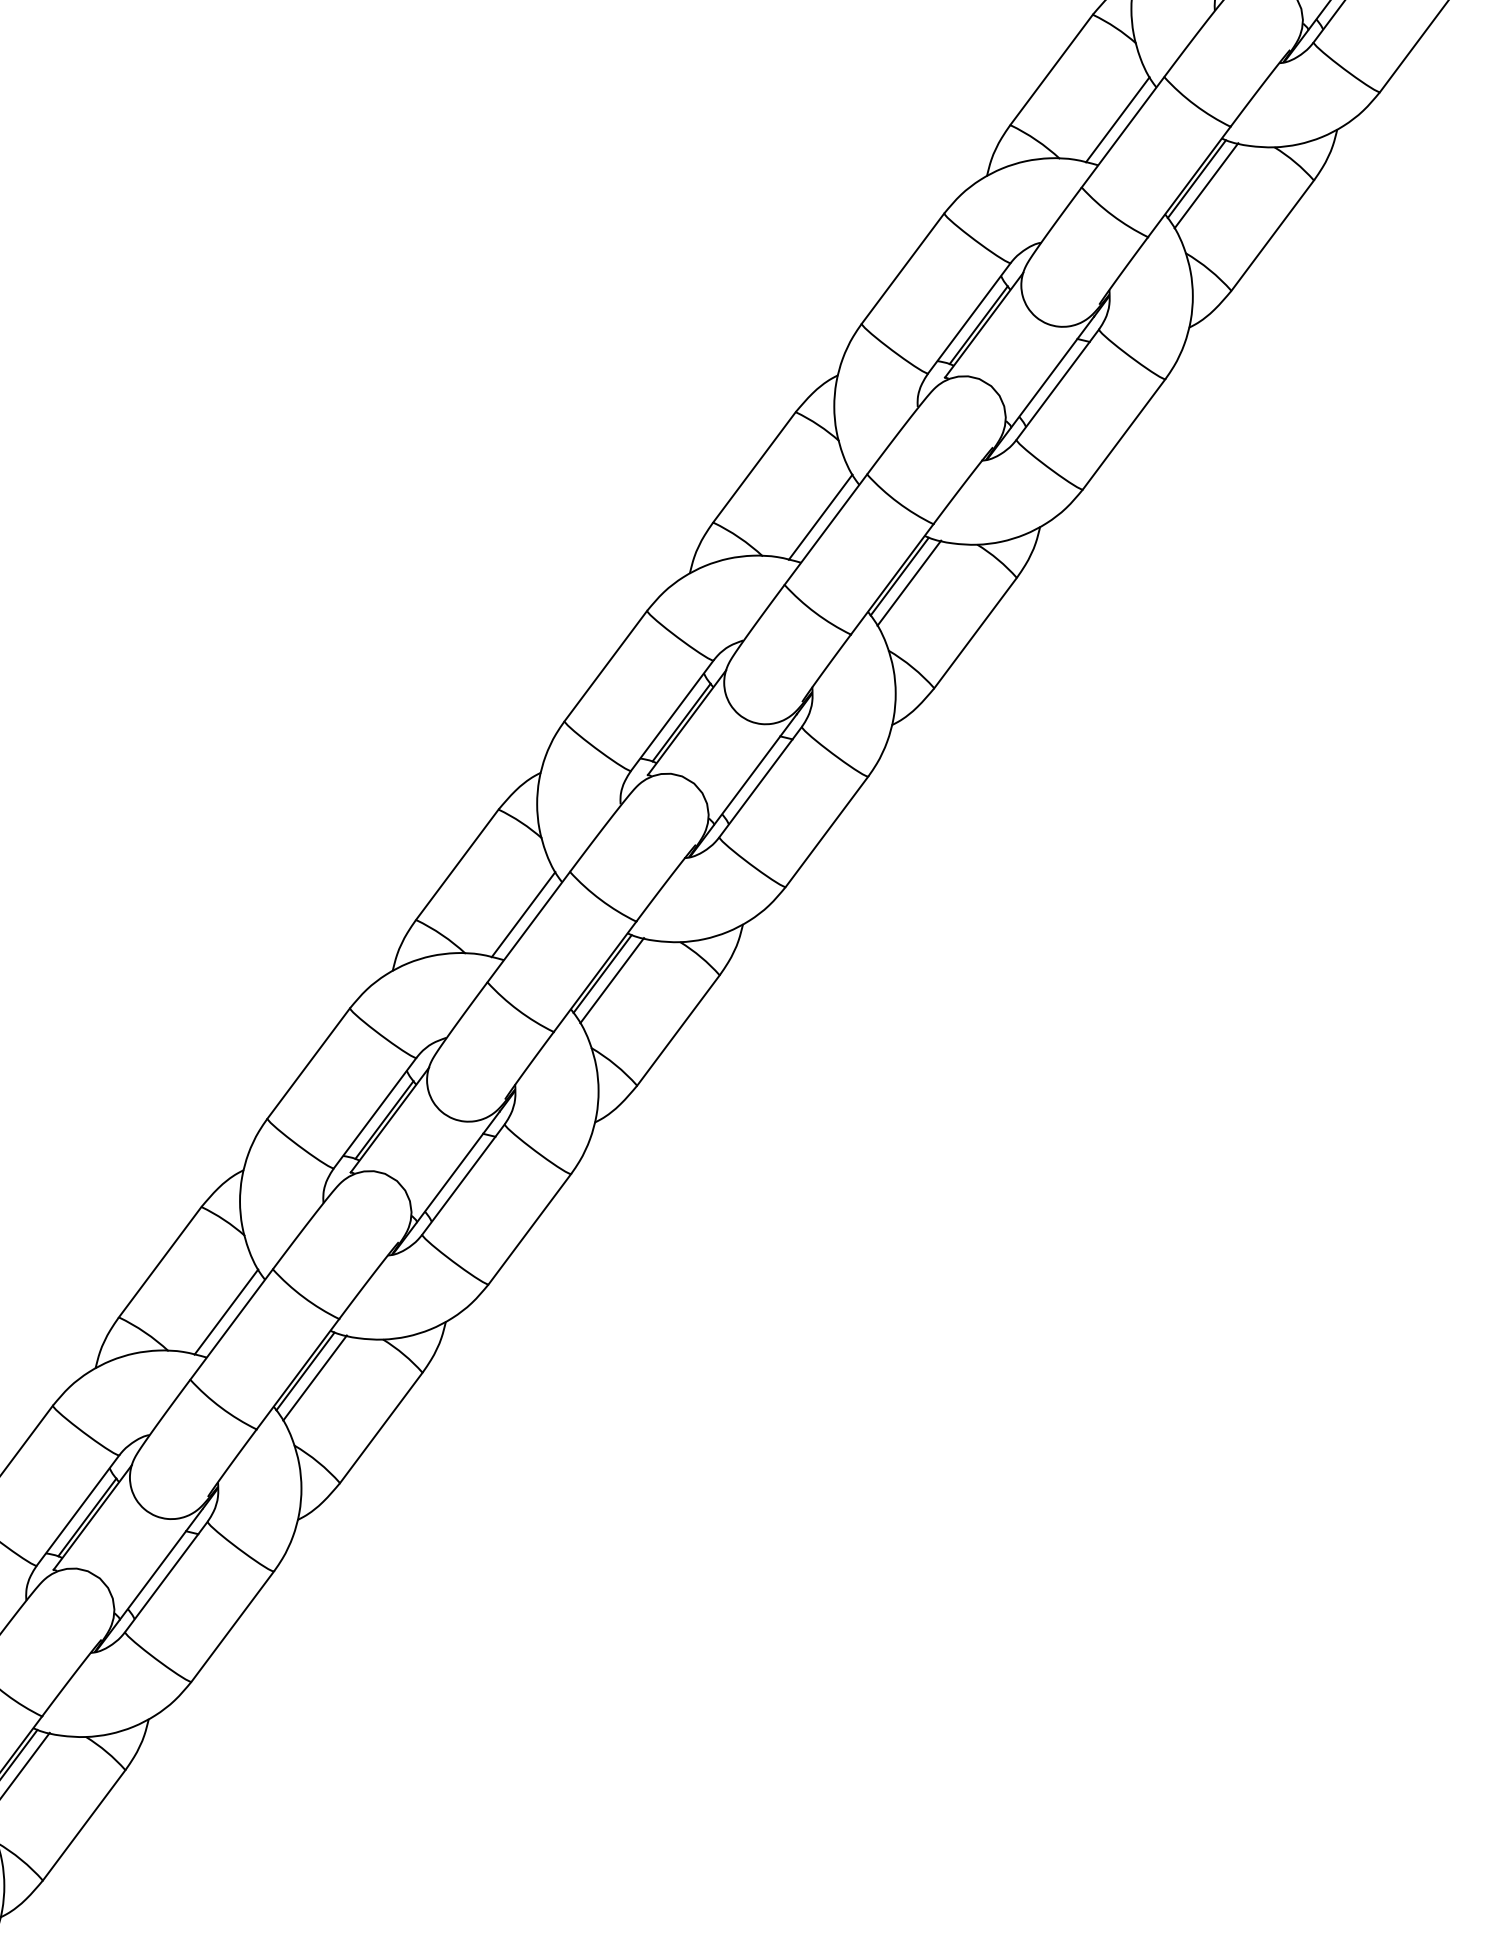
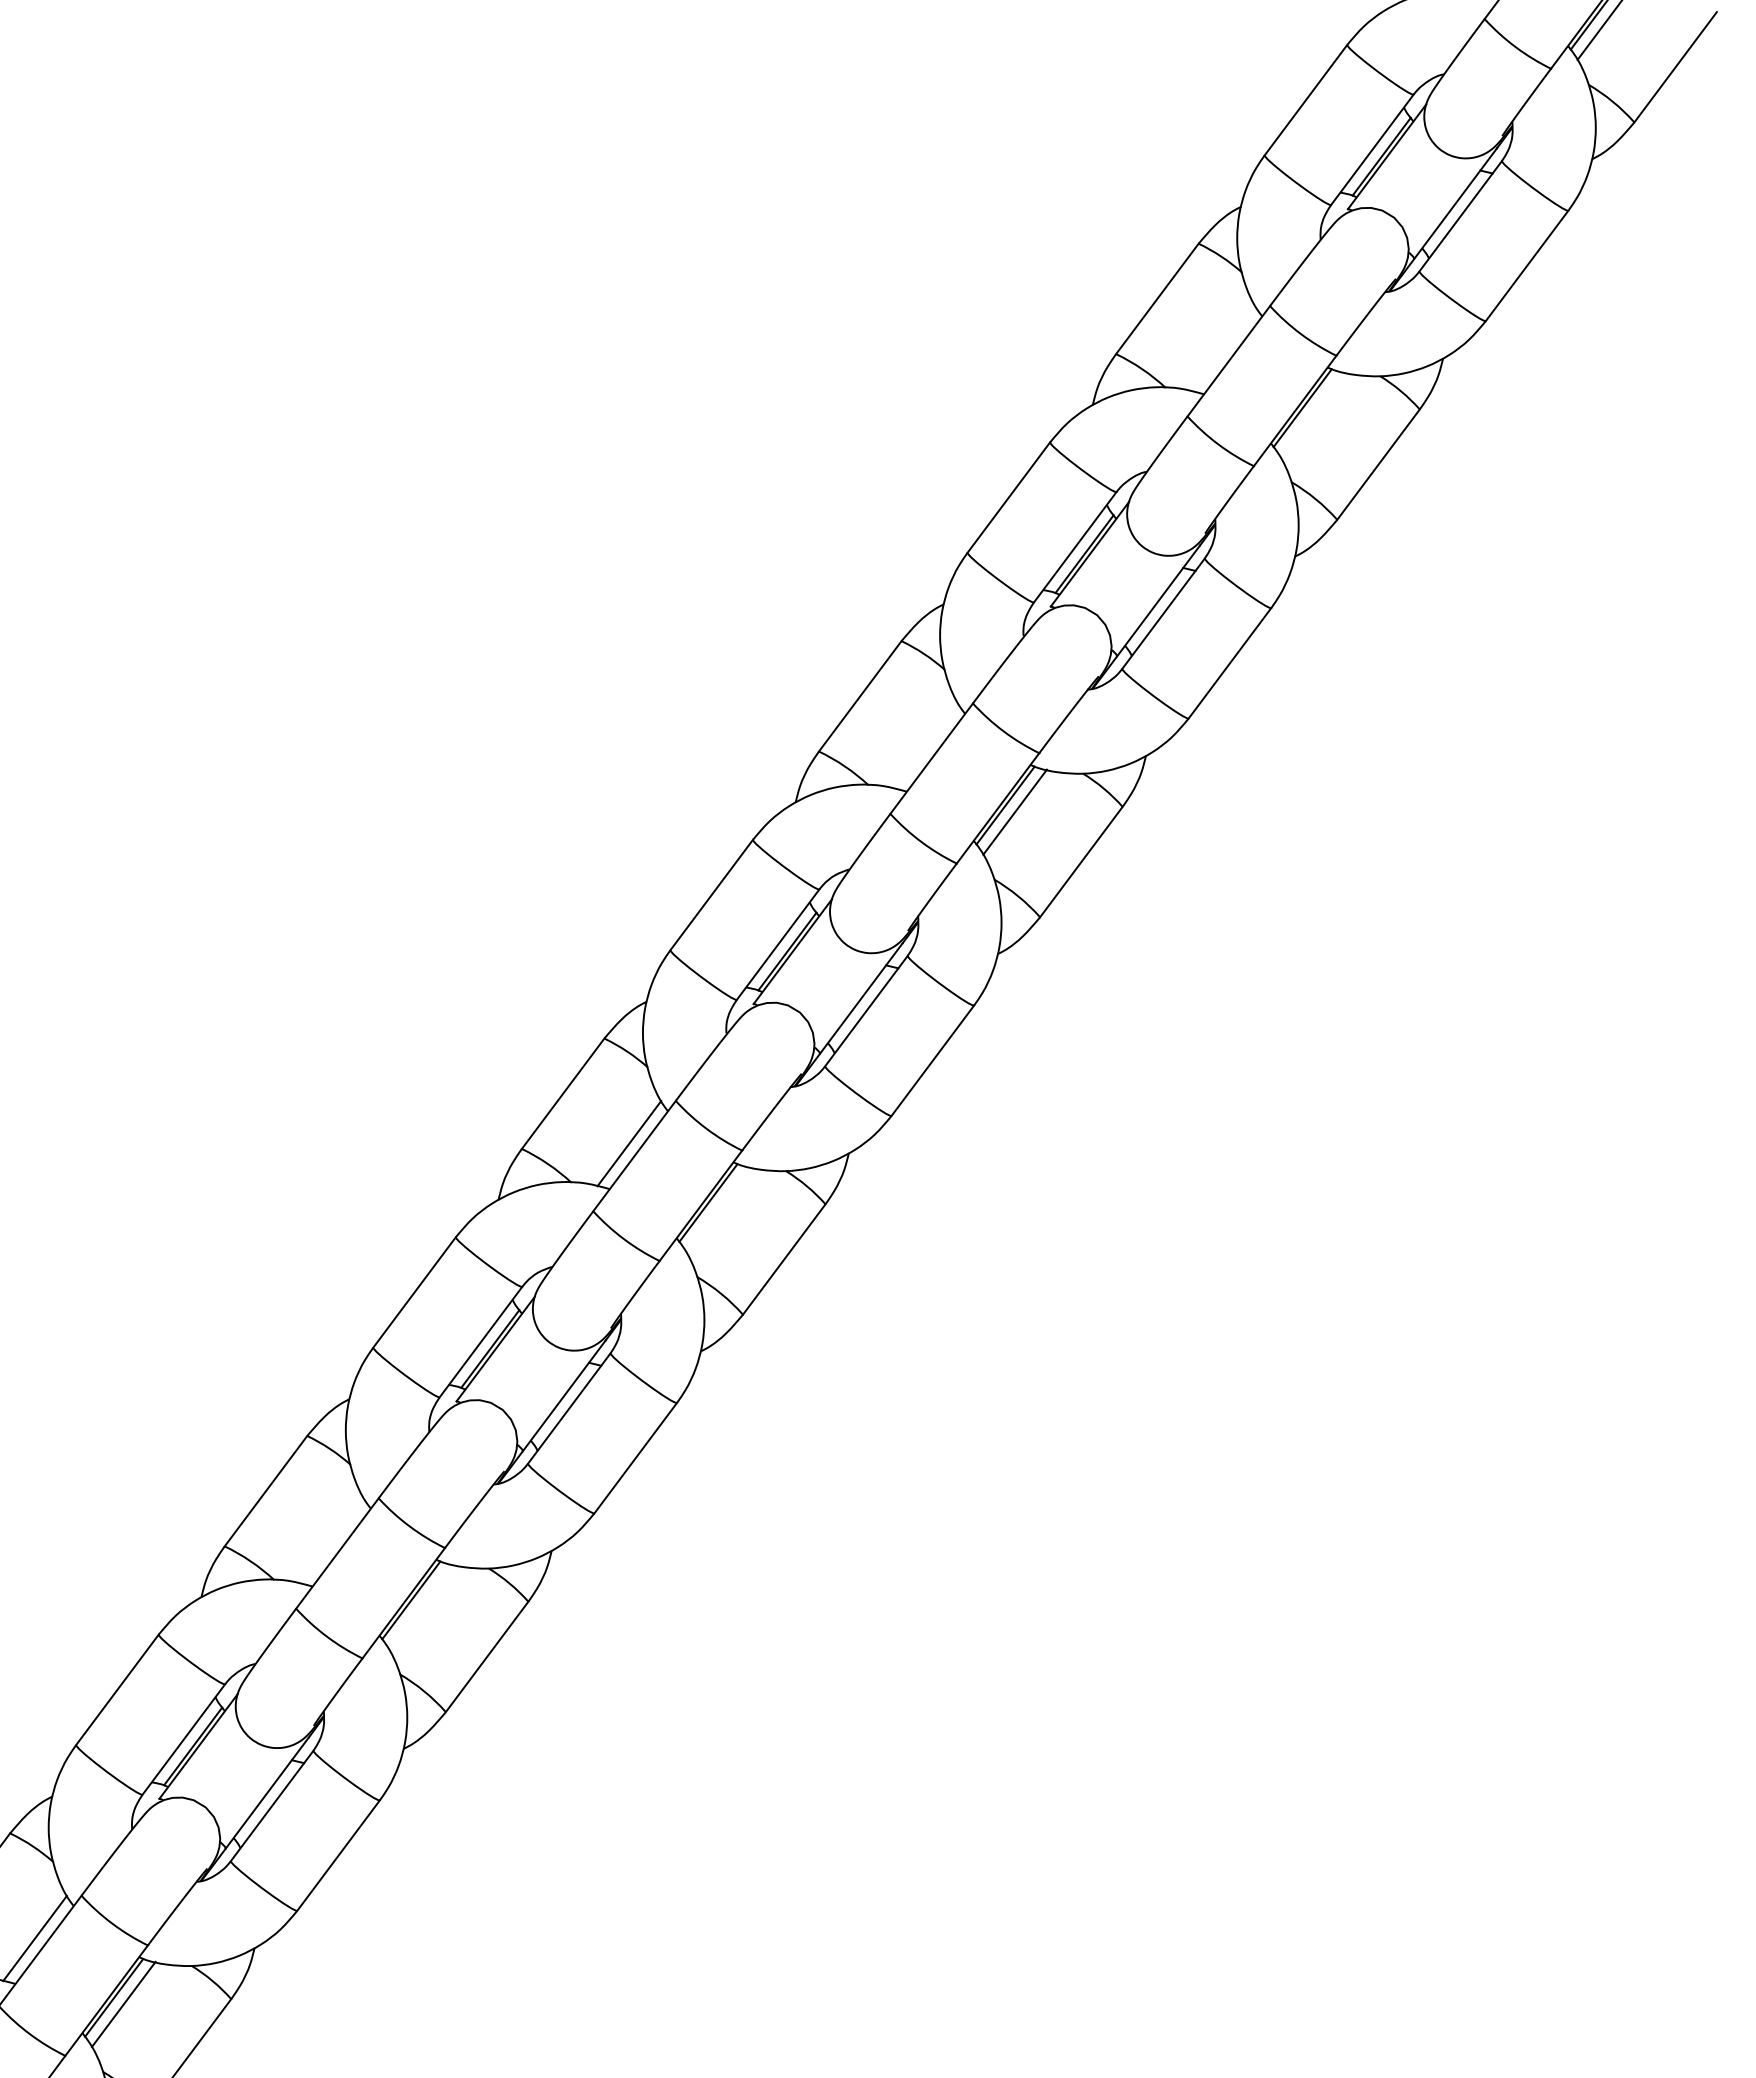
line: (1117, 119) -> (1223, 348), removed
line: (1206, 185) -> (1312, 414), removed
line: (820, 516) -> (926, 745), removed
line: (611, 980) -> (717, 1209), removed
line: (226, 1311) -> (332, 1540), removed
line: (314, 1377) -> (420, 1606), removed

